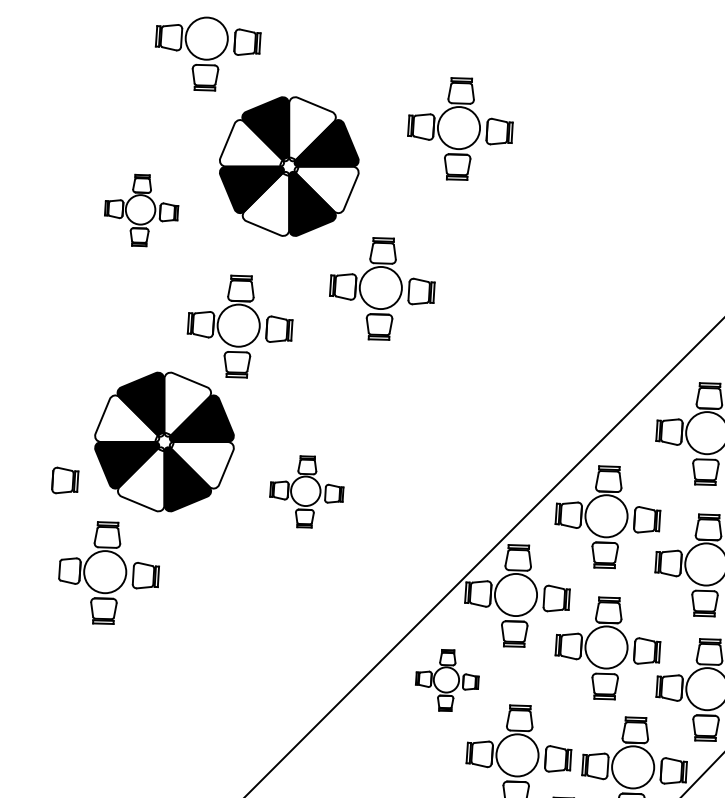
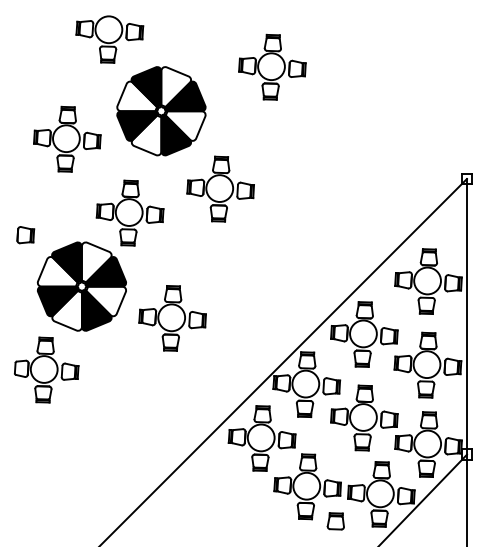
part: (460, 127) -> (272, 66), moved
part: (141, 209) -> (67, 138), size x1.43
part: (64, 481) -> (25, 235), moved
part: (306, 492) -> (172, 318), size x1.43
part: (446, 680) -> (261, 438), size x1.67

